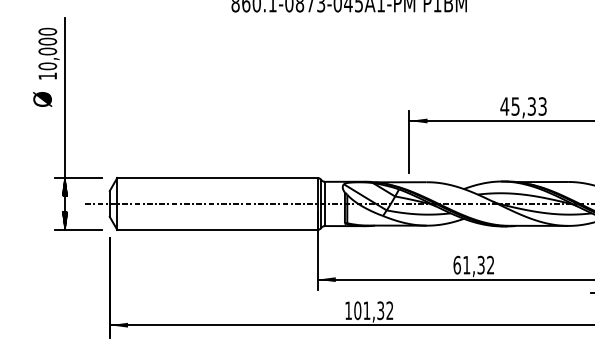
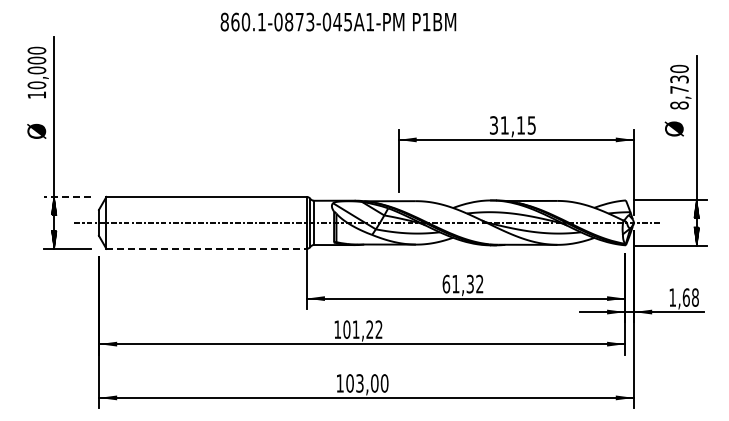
text: (42, 99) -> (36, 131), moved
text: (523, 106) -> (512, 125), 45,33 -> 31,15
line: (77, 177) -> (66, 196), solid -> dashed
line: (218, 229) -> (207, 248), solid -> dashed
text: (380, 310) -> (369, 329), 101,32 -> 101,22

